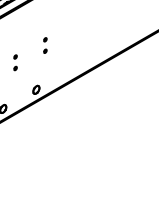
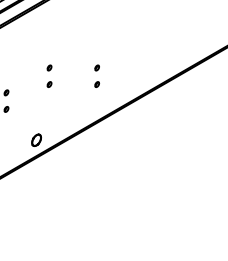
part: (78, 45) -> (97, 76), added

